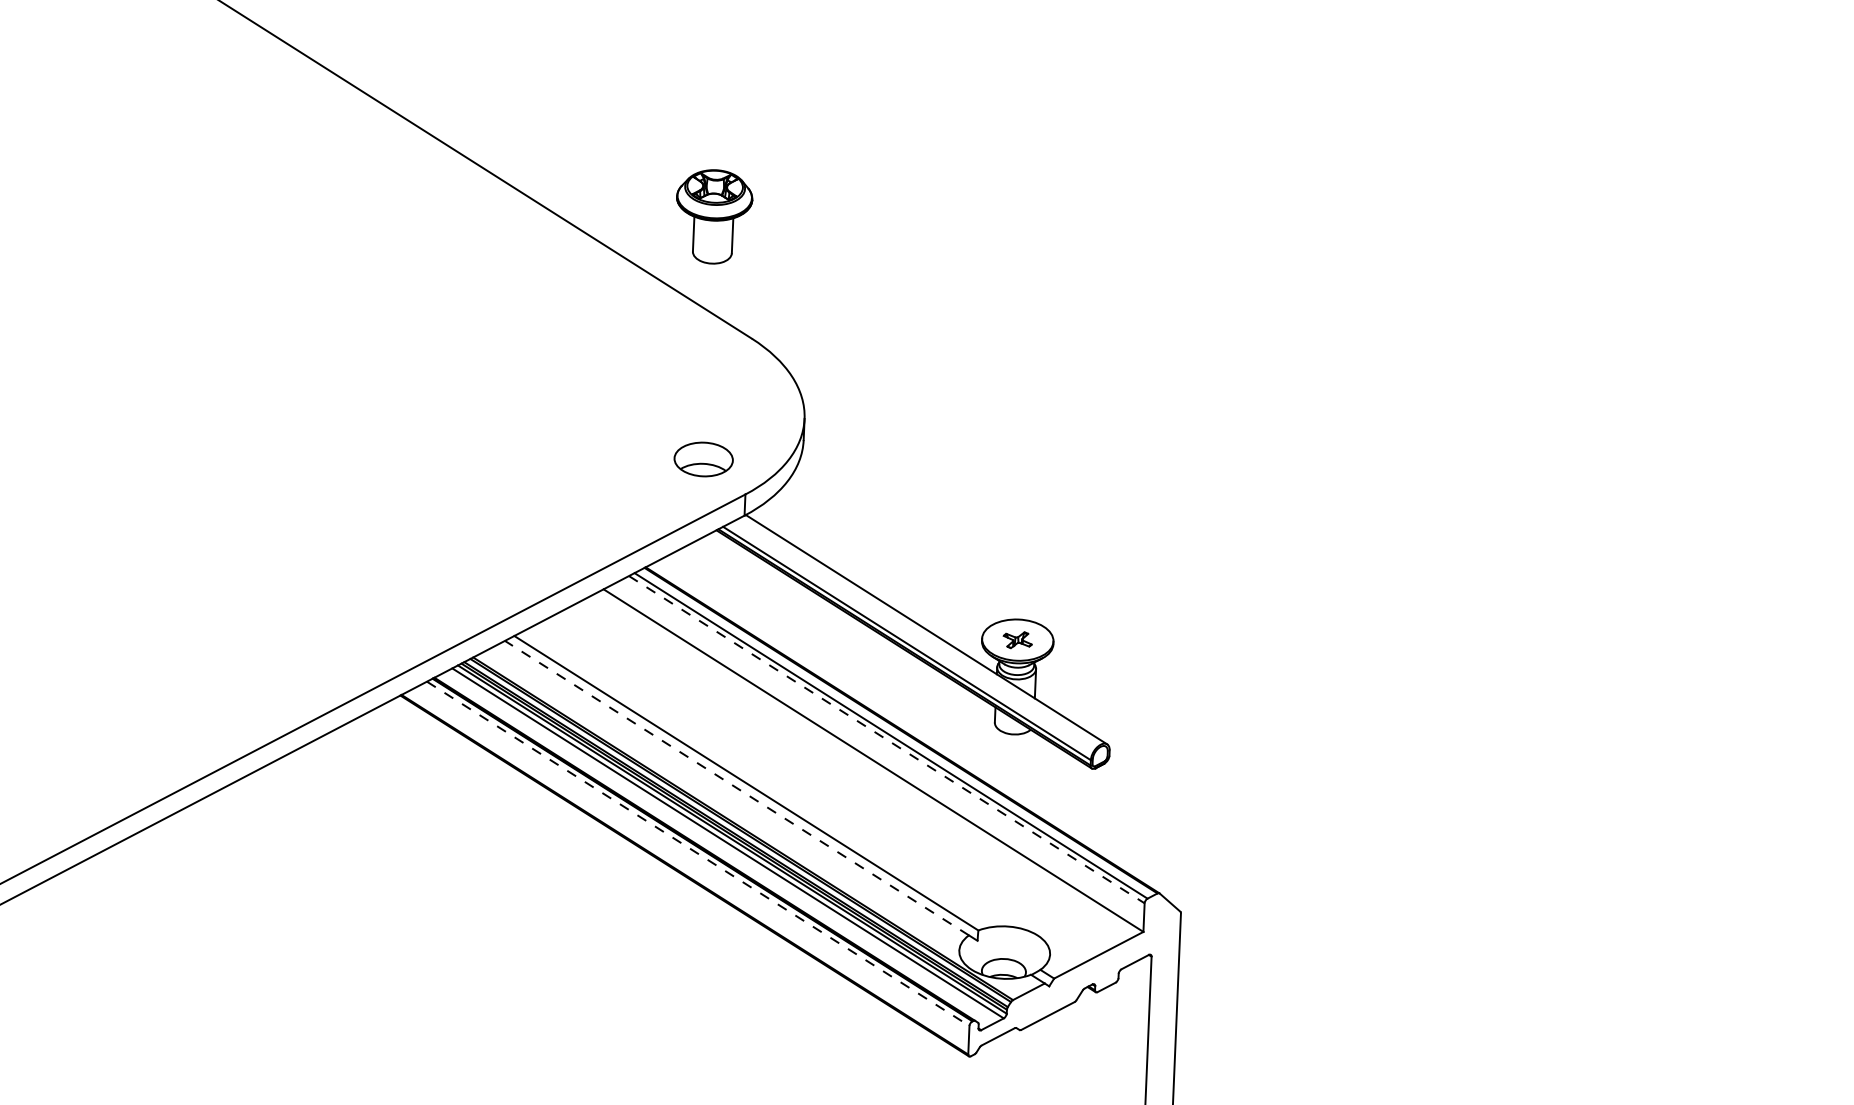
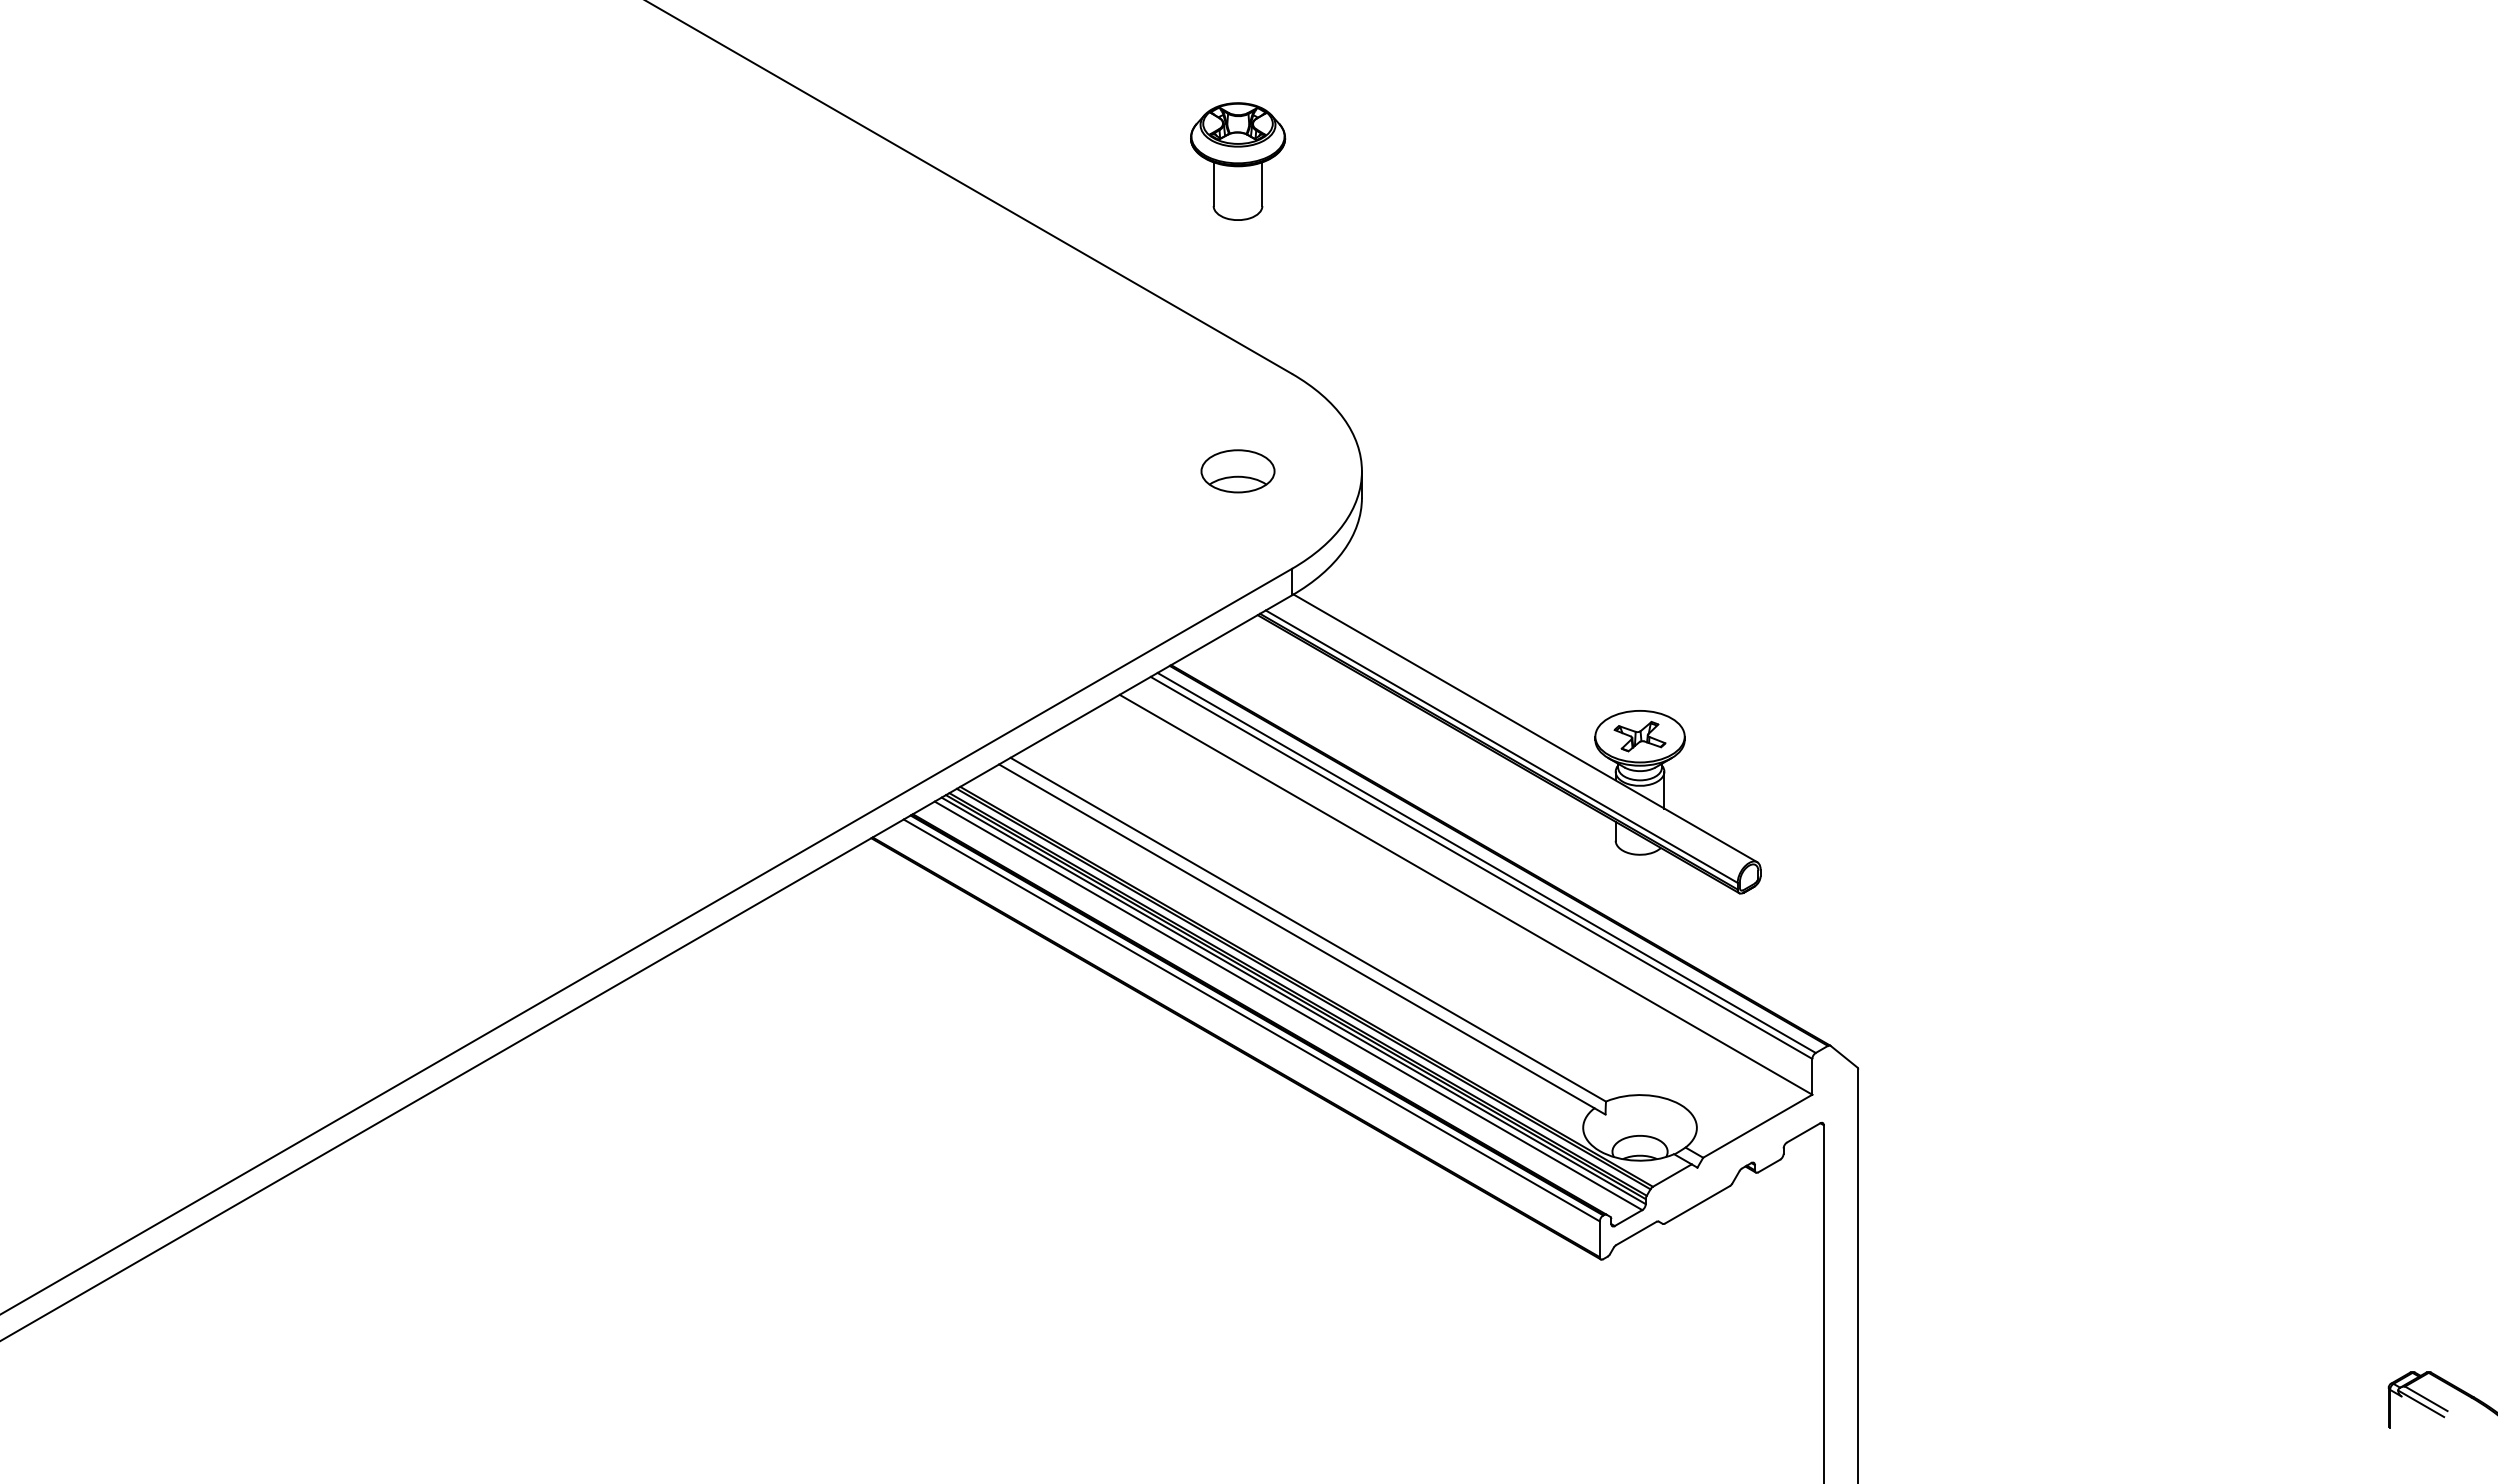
part: (714, 216) -> (1238, 161), moved
part: (703, 459) -> (1237, 471), moved
part: (1017, 640) -> (1639, 736), size x1.43
line: (886, 739) -> (1481, 867), dashed -> solid
line: (736, 788) -> (1296, 936), dashed -> solid
line: (697, 853) -> (1251, 1020), dashed -> solid

